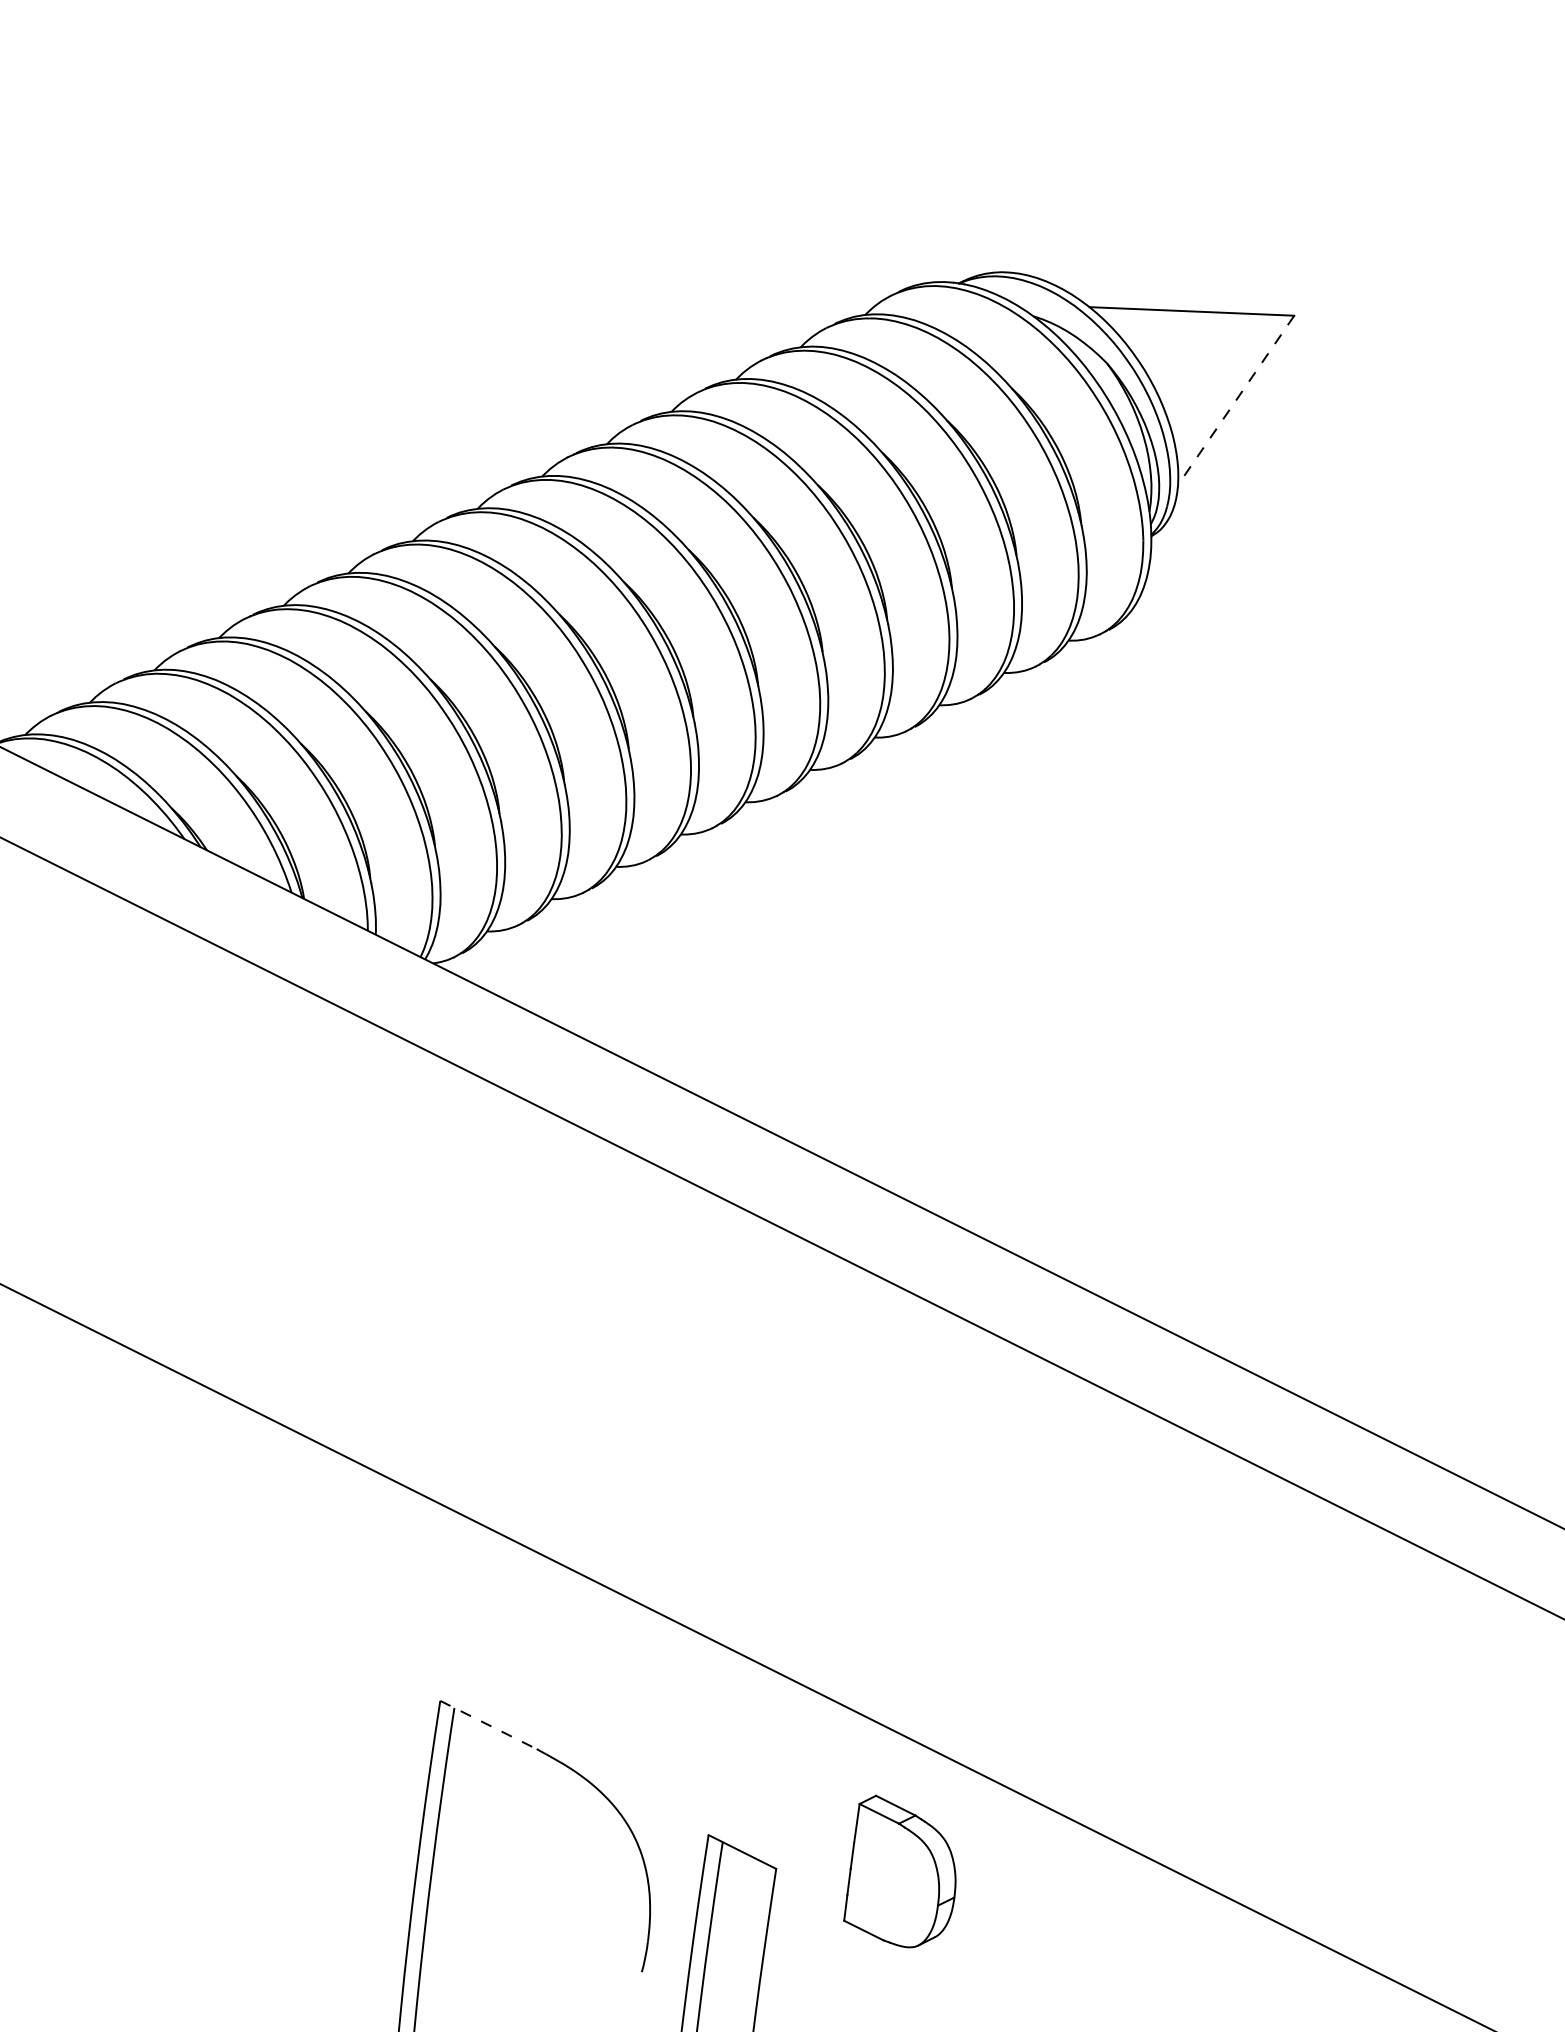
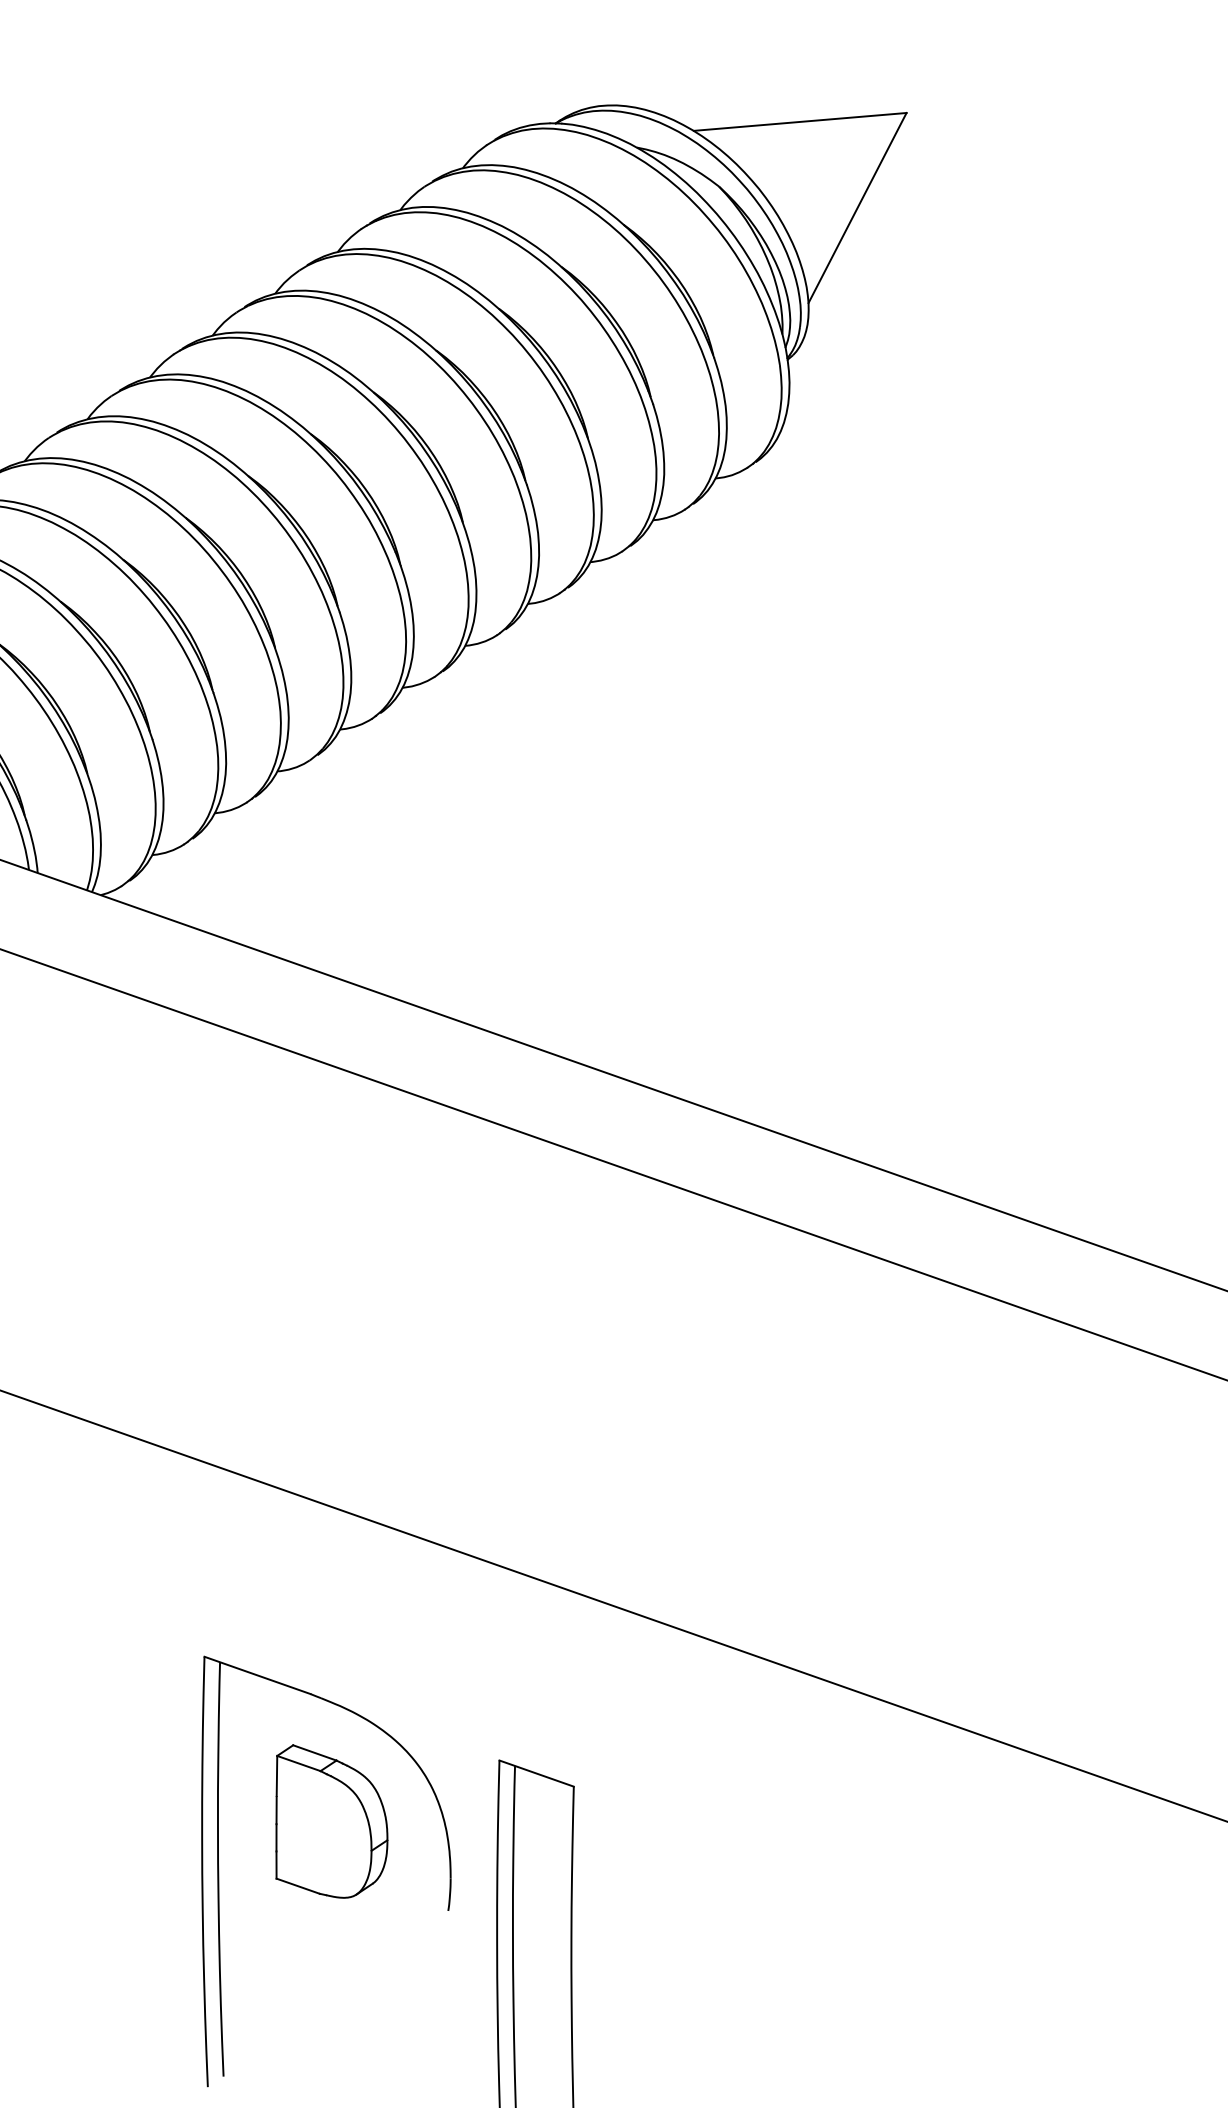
line: (1236, 400) -> (857, 208), dashed -> solid
line: (488, 1724) -> (257, 1674), dashed -> solid
part: (899, 1871) -> (327, 1820), moved

